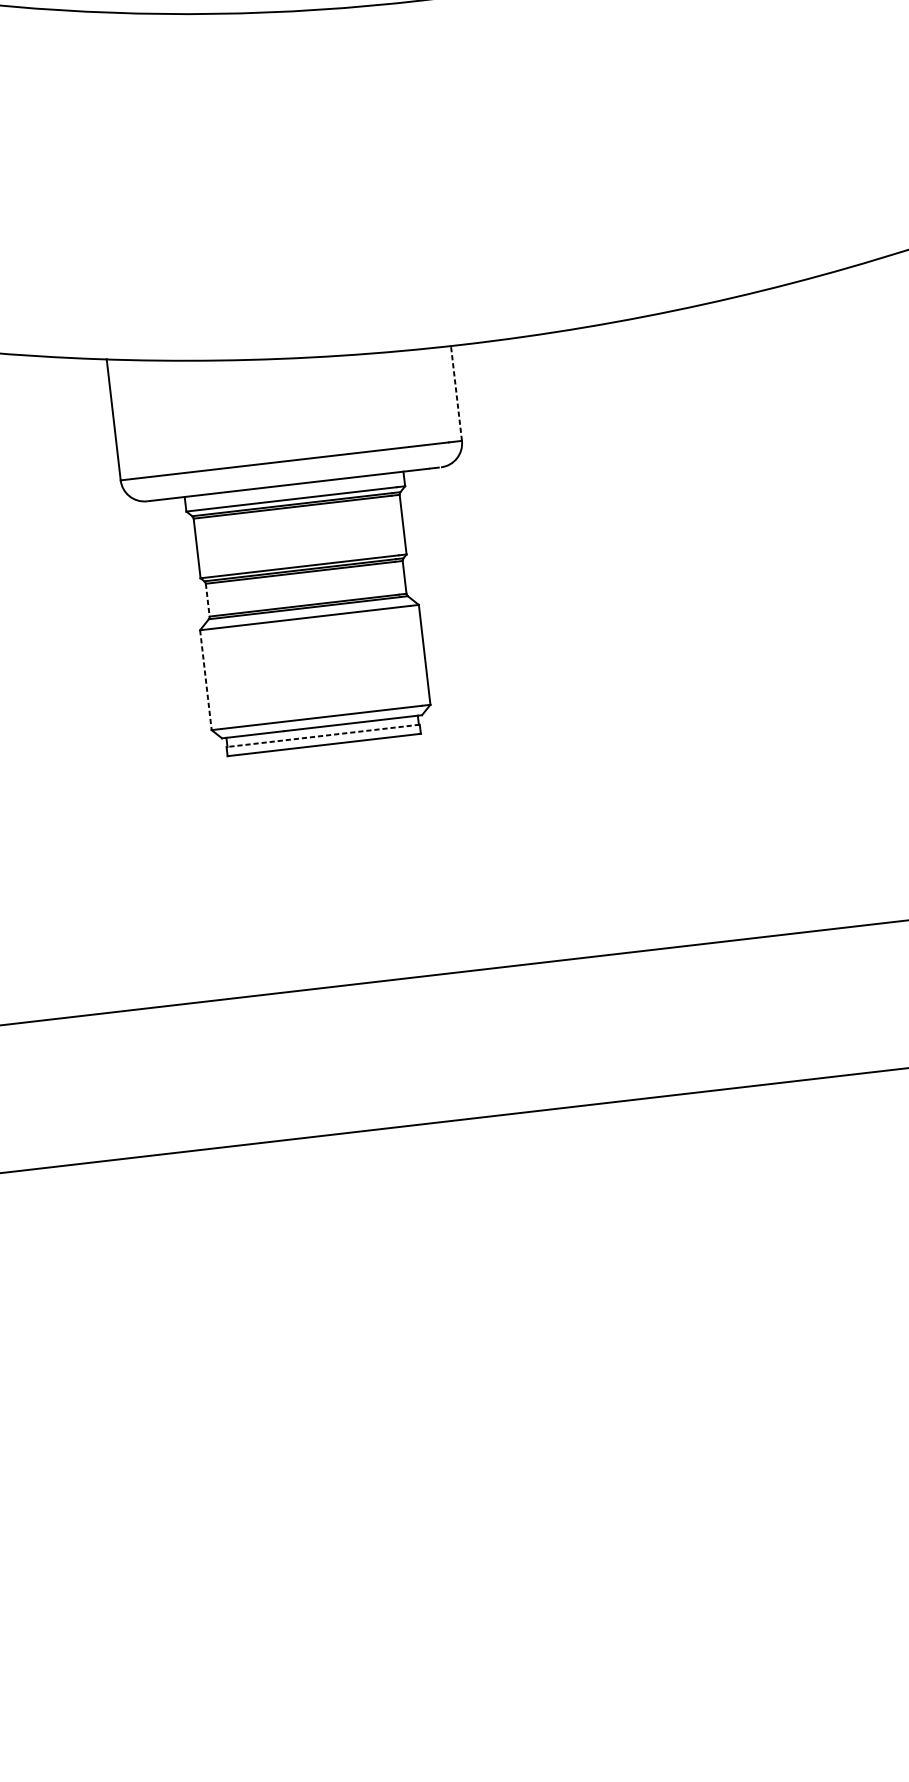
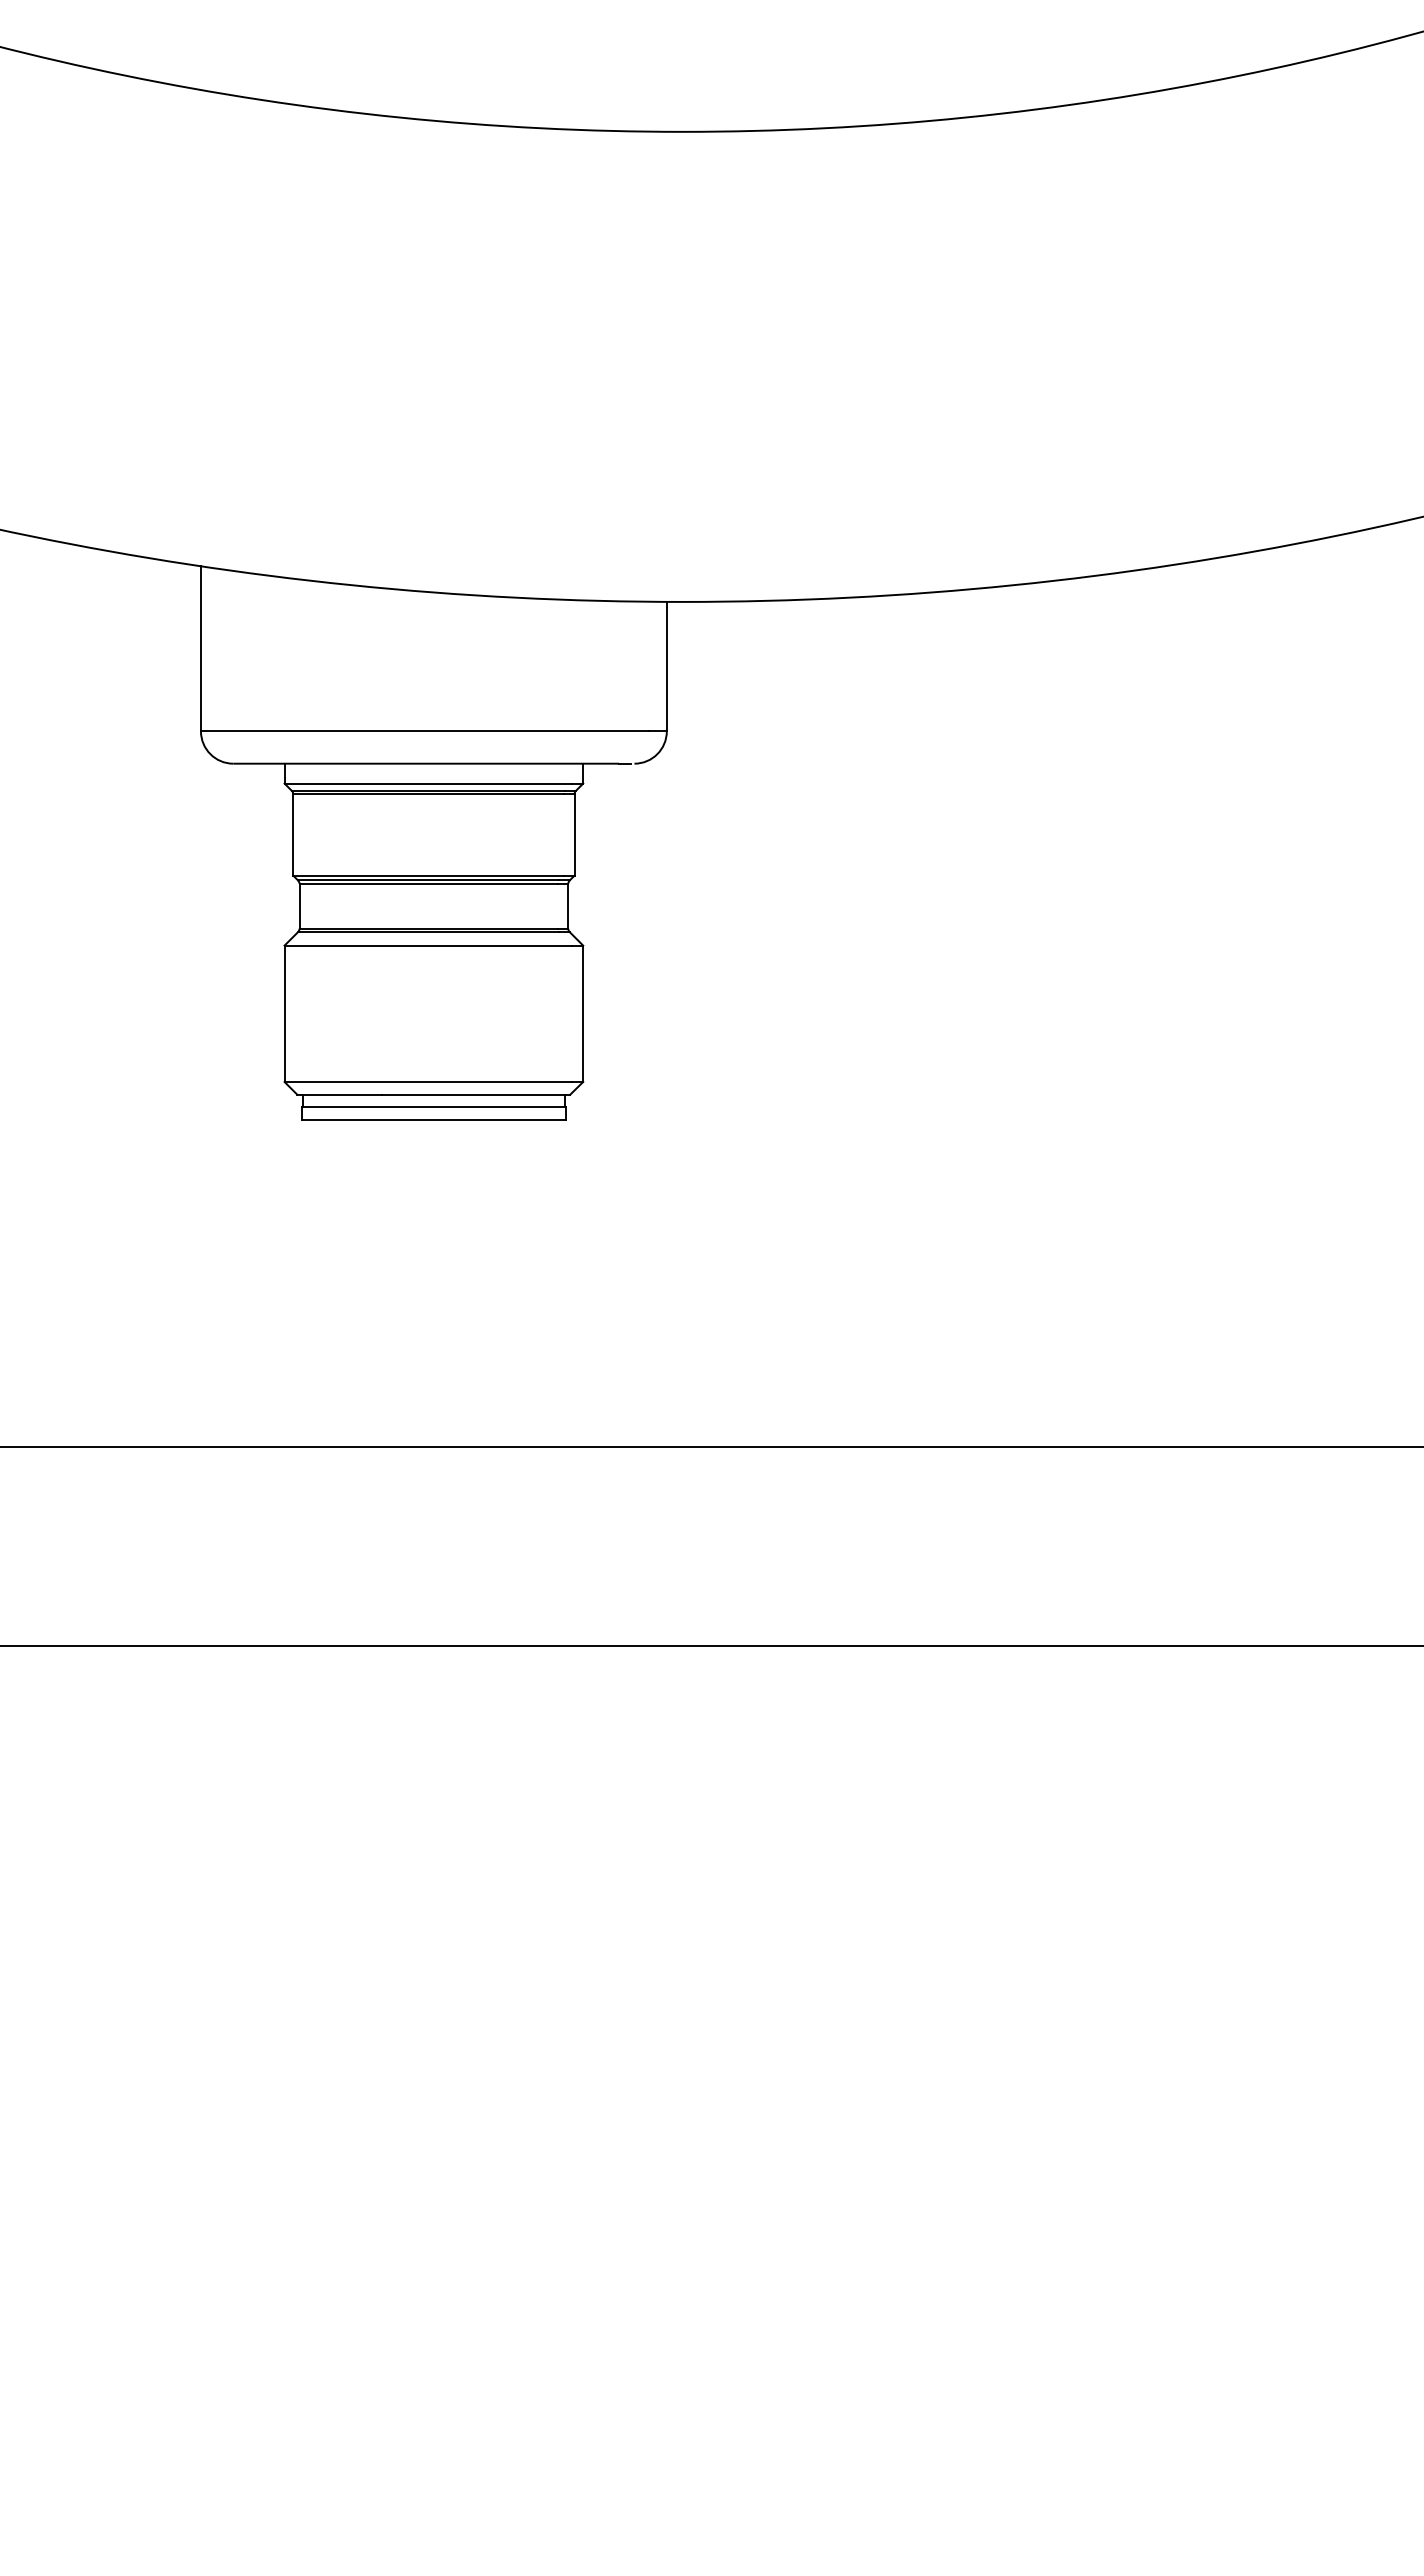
line: (456, 393) -> (666, 666), dashed -> solid
line: (207, 600) -> (299, 906), dashed -> solid
line: (205, 680) -> (284, 1014), dashed -> solid
line: (322, 736) -> (433, 1107), dashed -> solid

